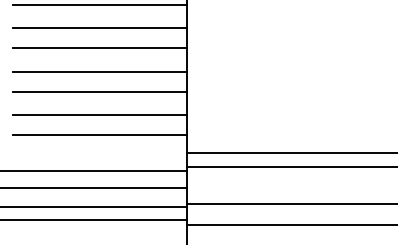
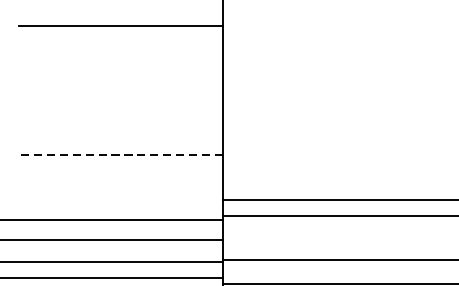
line: (100, 28) -> (121, 53), removed
line: (100, 48) -> (121, 77), removed
line: (100, 71) -> (121, 104), removed
line: (100, 91) -> (121, 127), removed
line: (99, 115) -> (119, 155), solid -> dashed
line: (100, 135) -> (121, 179), removed

